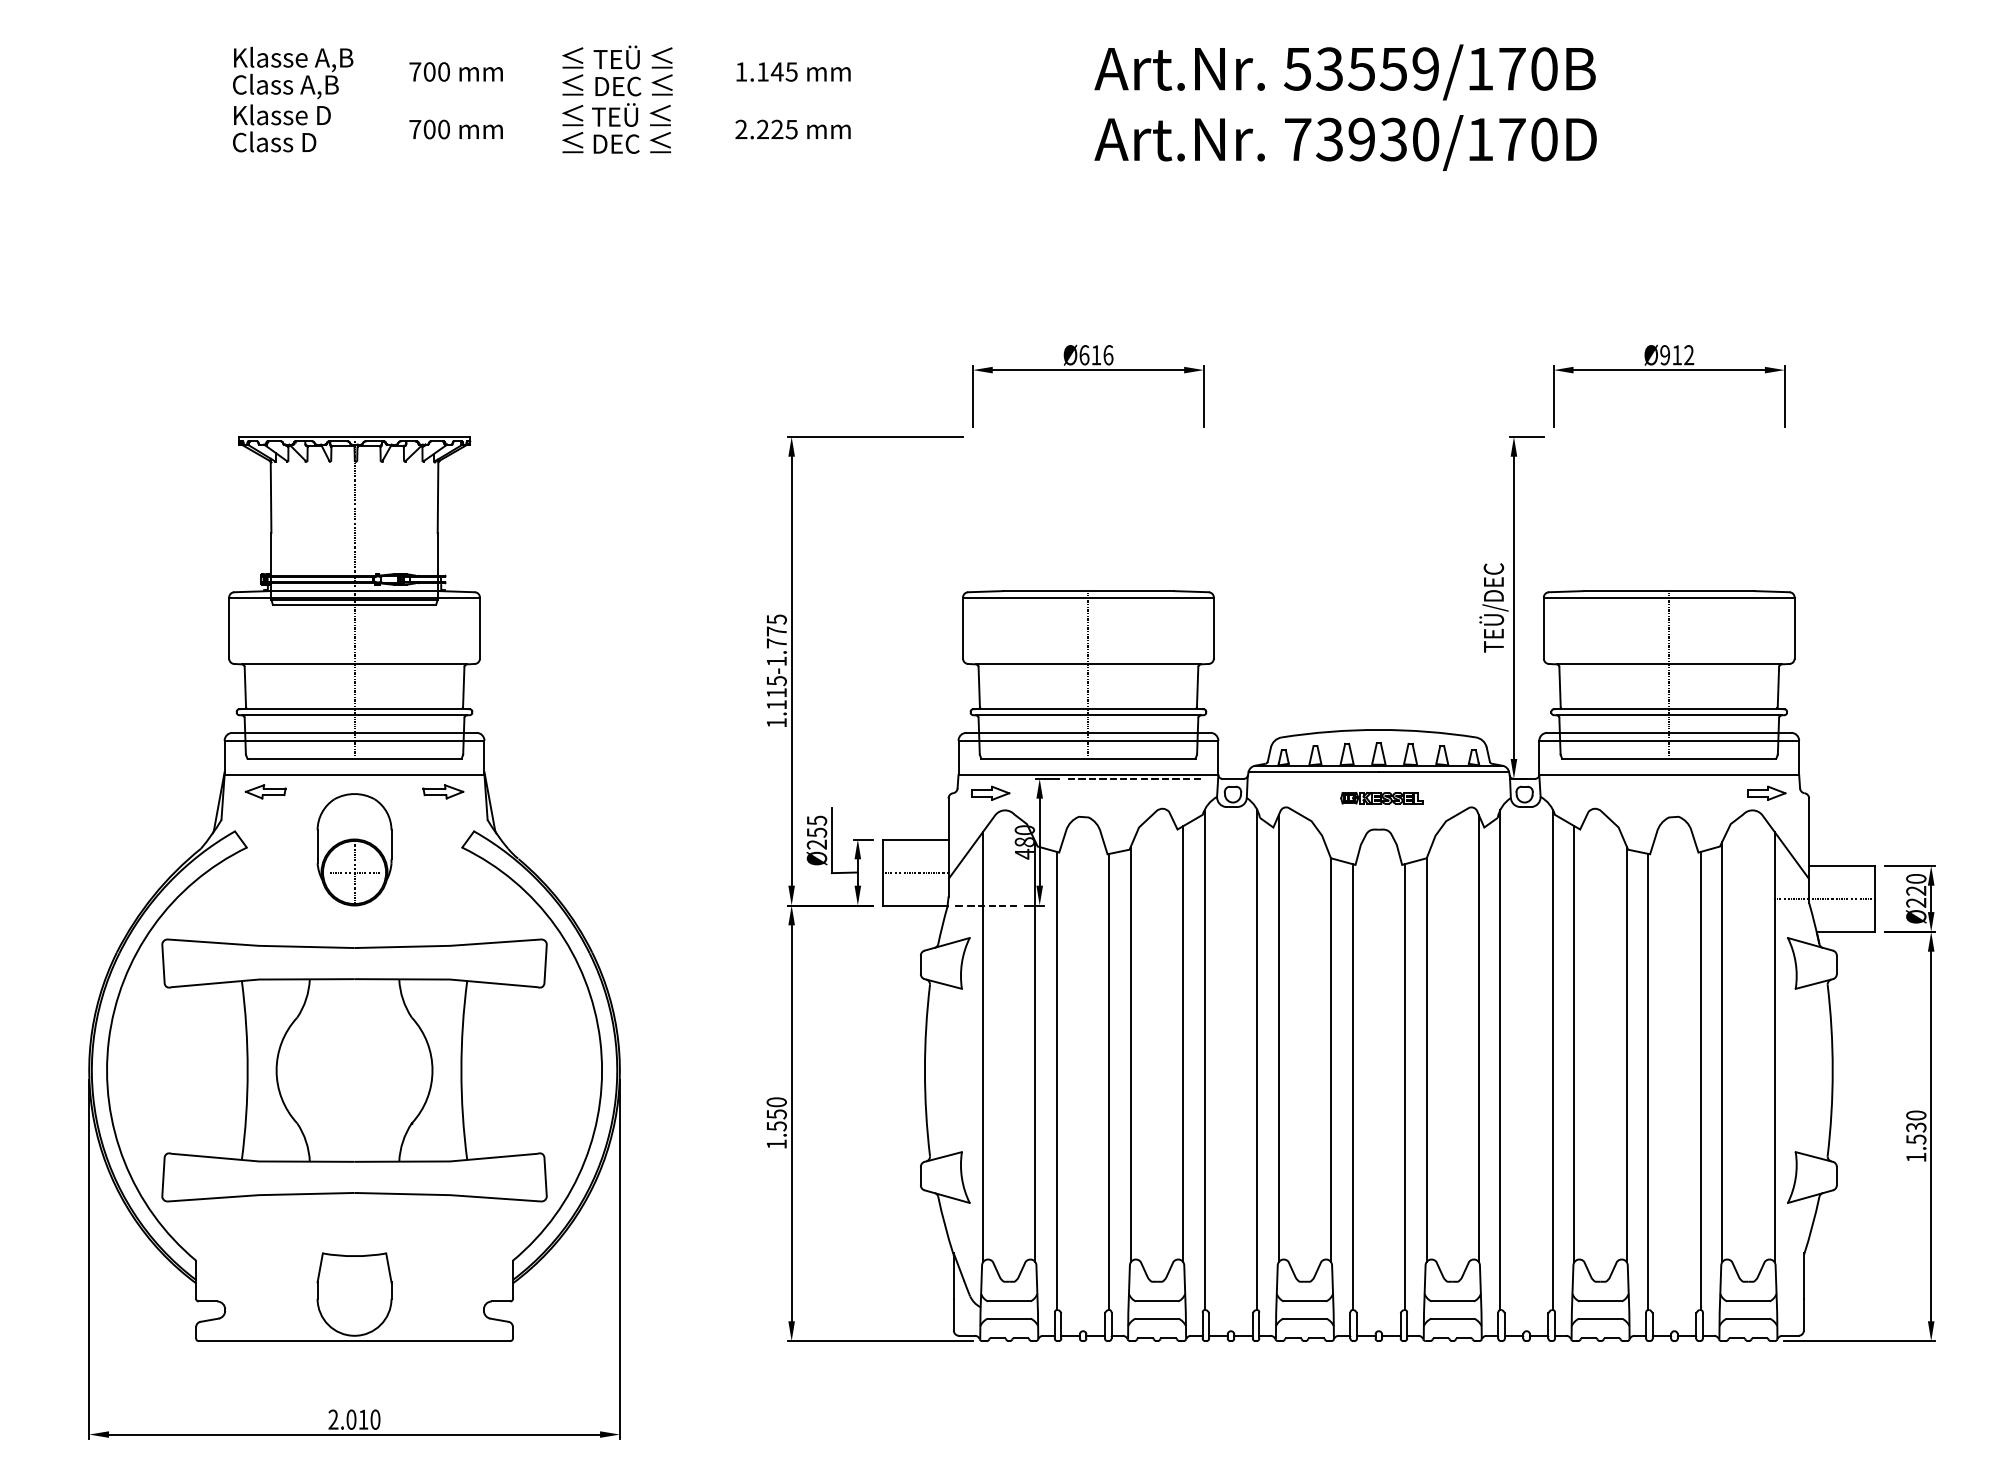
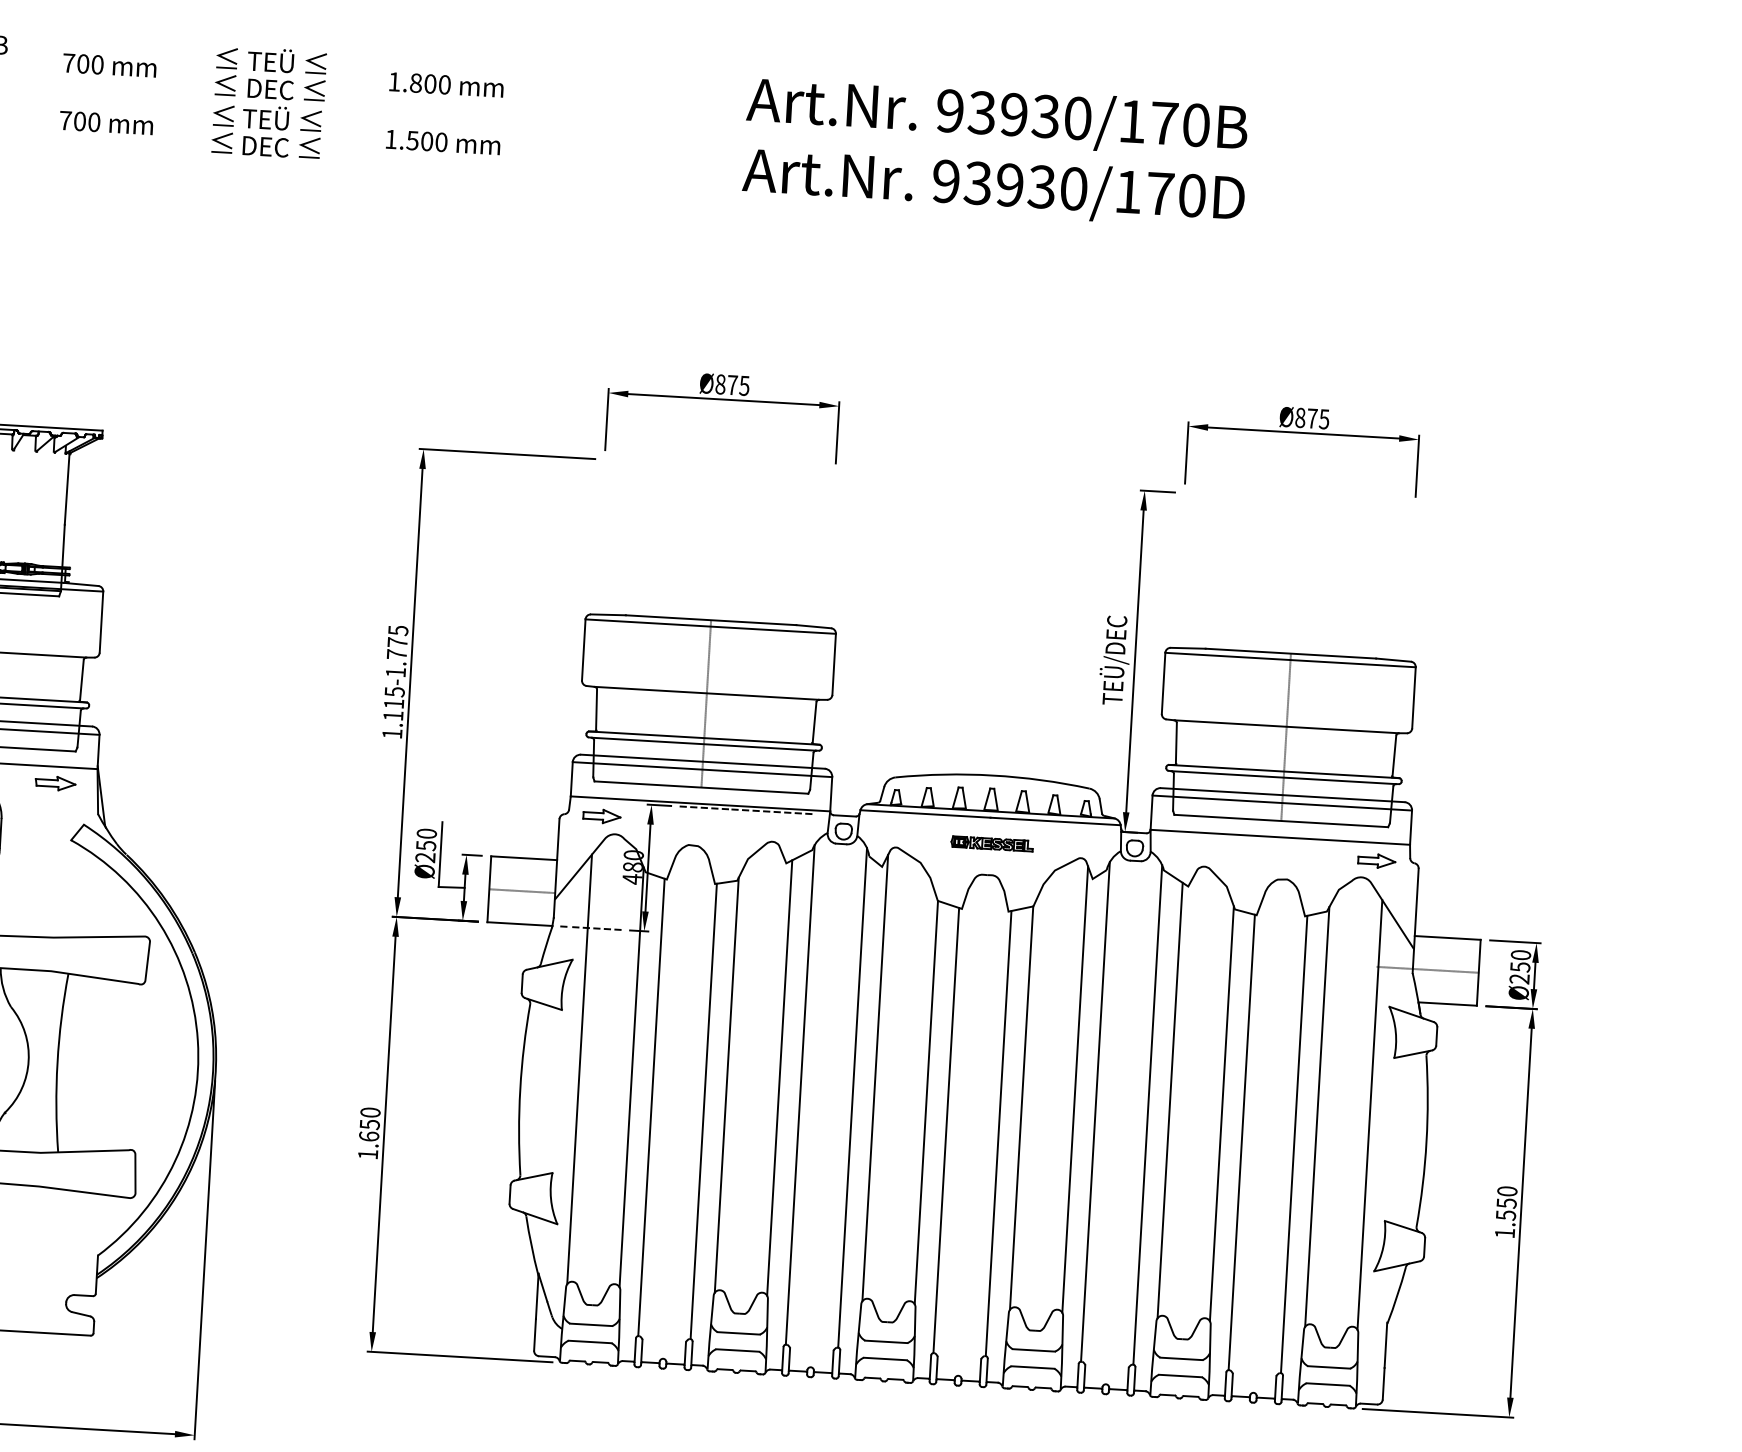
text: (1361, 68) -> (1013, 114), 53559/170B -> 93930/170B
text: (777, 71) -> (430, 83), 1.145 -> 1.800
text: (766, 129) -> (416, 140), 2.225 -> 1.500
text: (1297, 139) -> (945, 181), 73930/170D -> 93930/170D
text: (1096, 355) -> (732, 385), Ø616 -> Ø875
text: (1677, 355) -> (1312, 418), Ø912 -> Ø875
text: (816, 820) -> (426, 833), Ø255 -> Ø250
text: (1916, 890) -> (1520, 966), Ø220 -> Ø250
text: (776, 1126) -> (368, 1136), 1.550 -> 1.650
text: (1915, 1127) -> (1505, 1203), 1.530 -> 1.550

